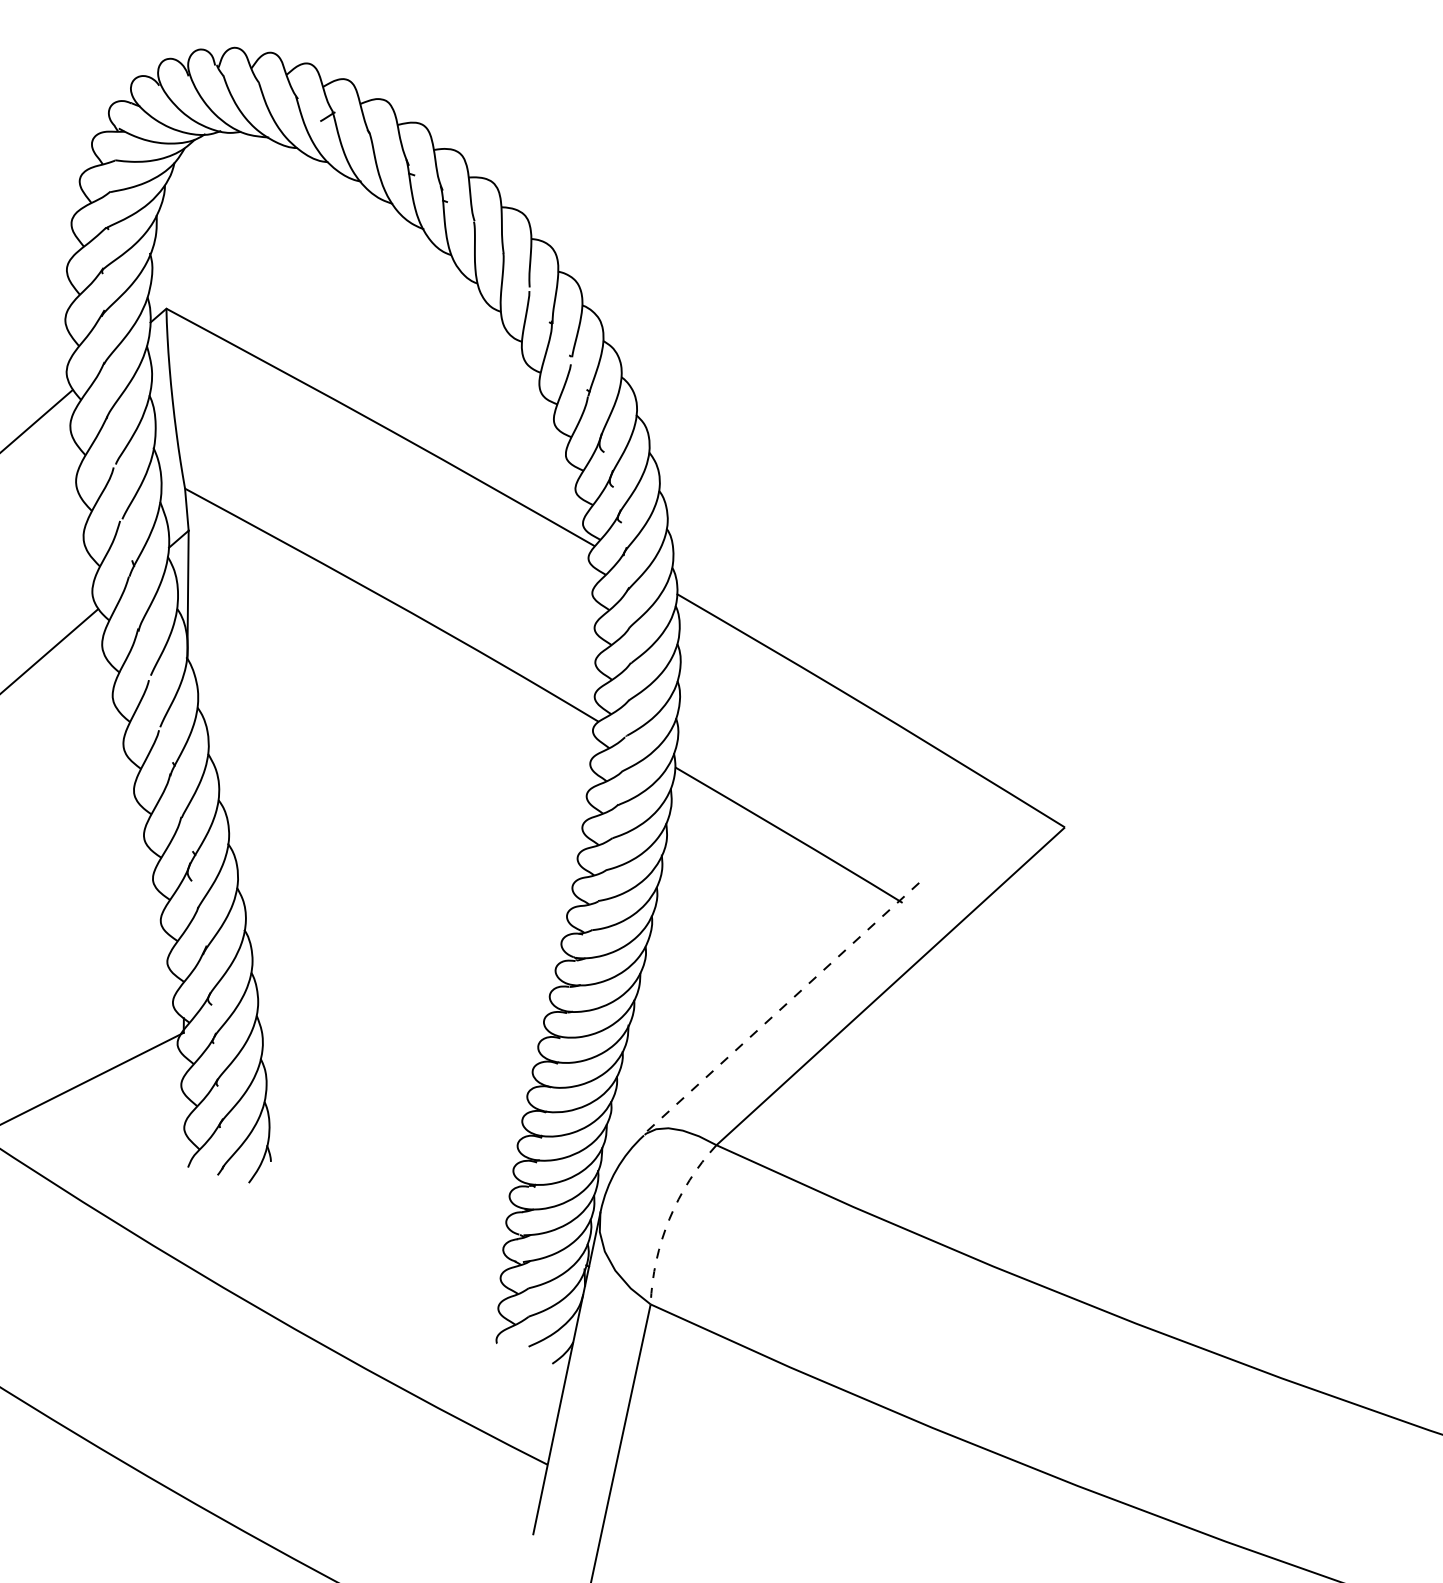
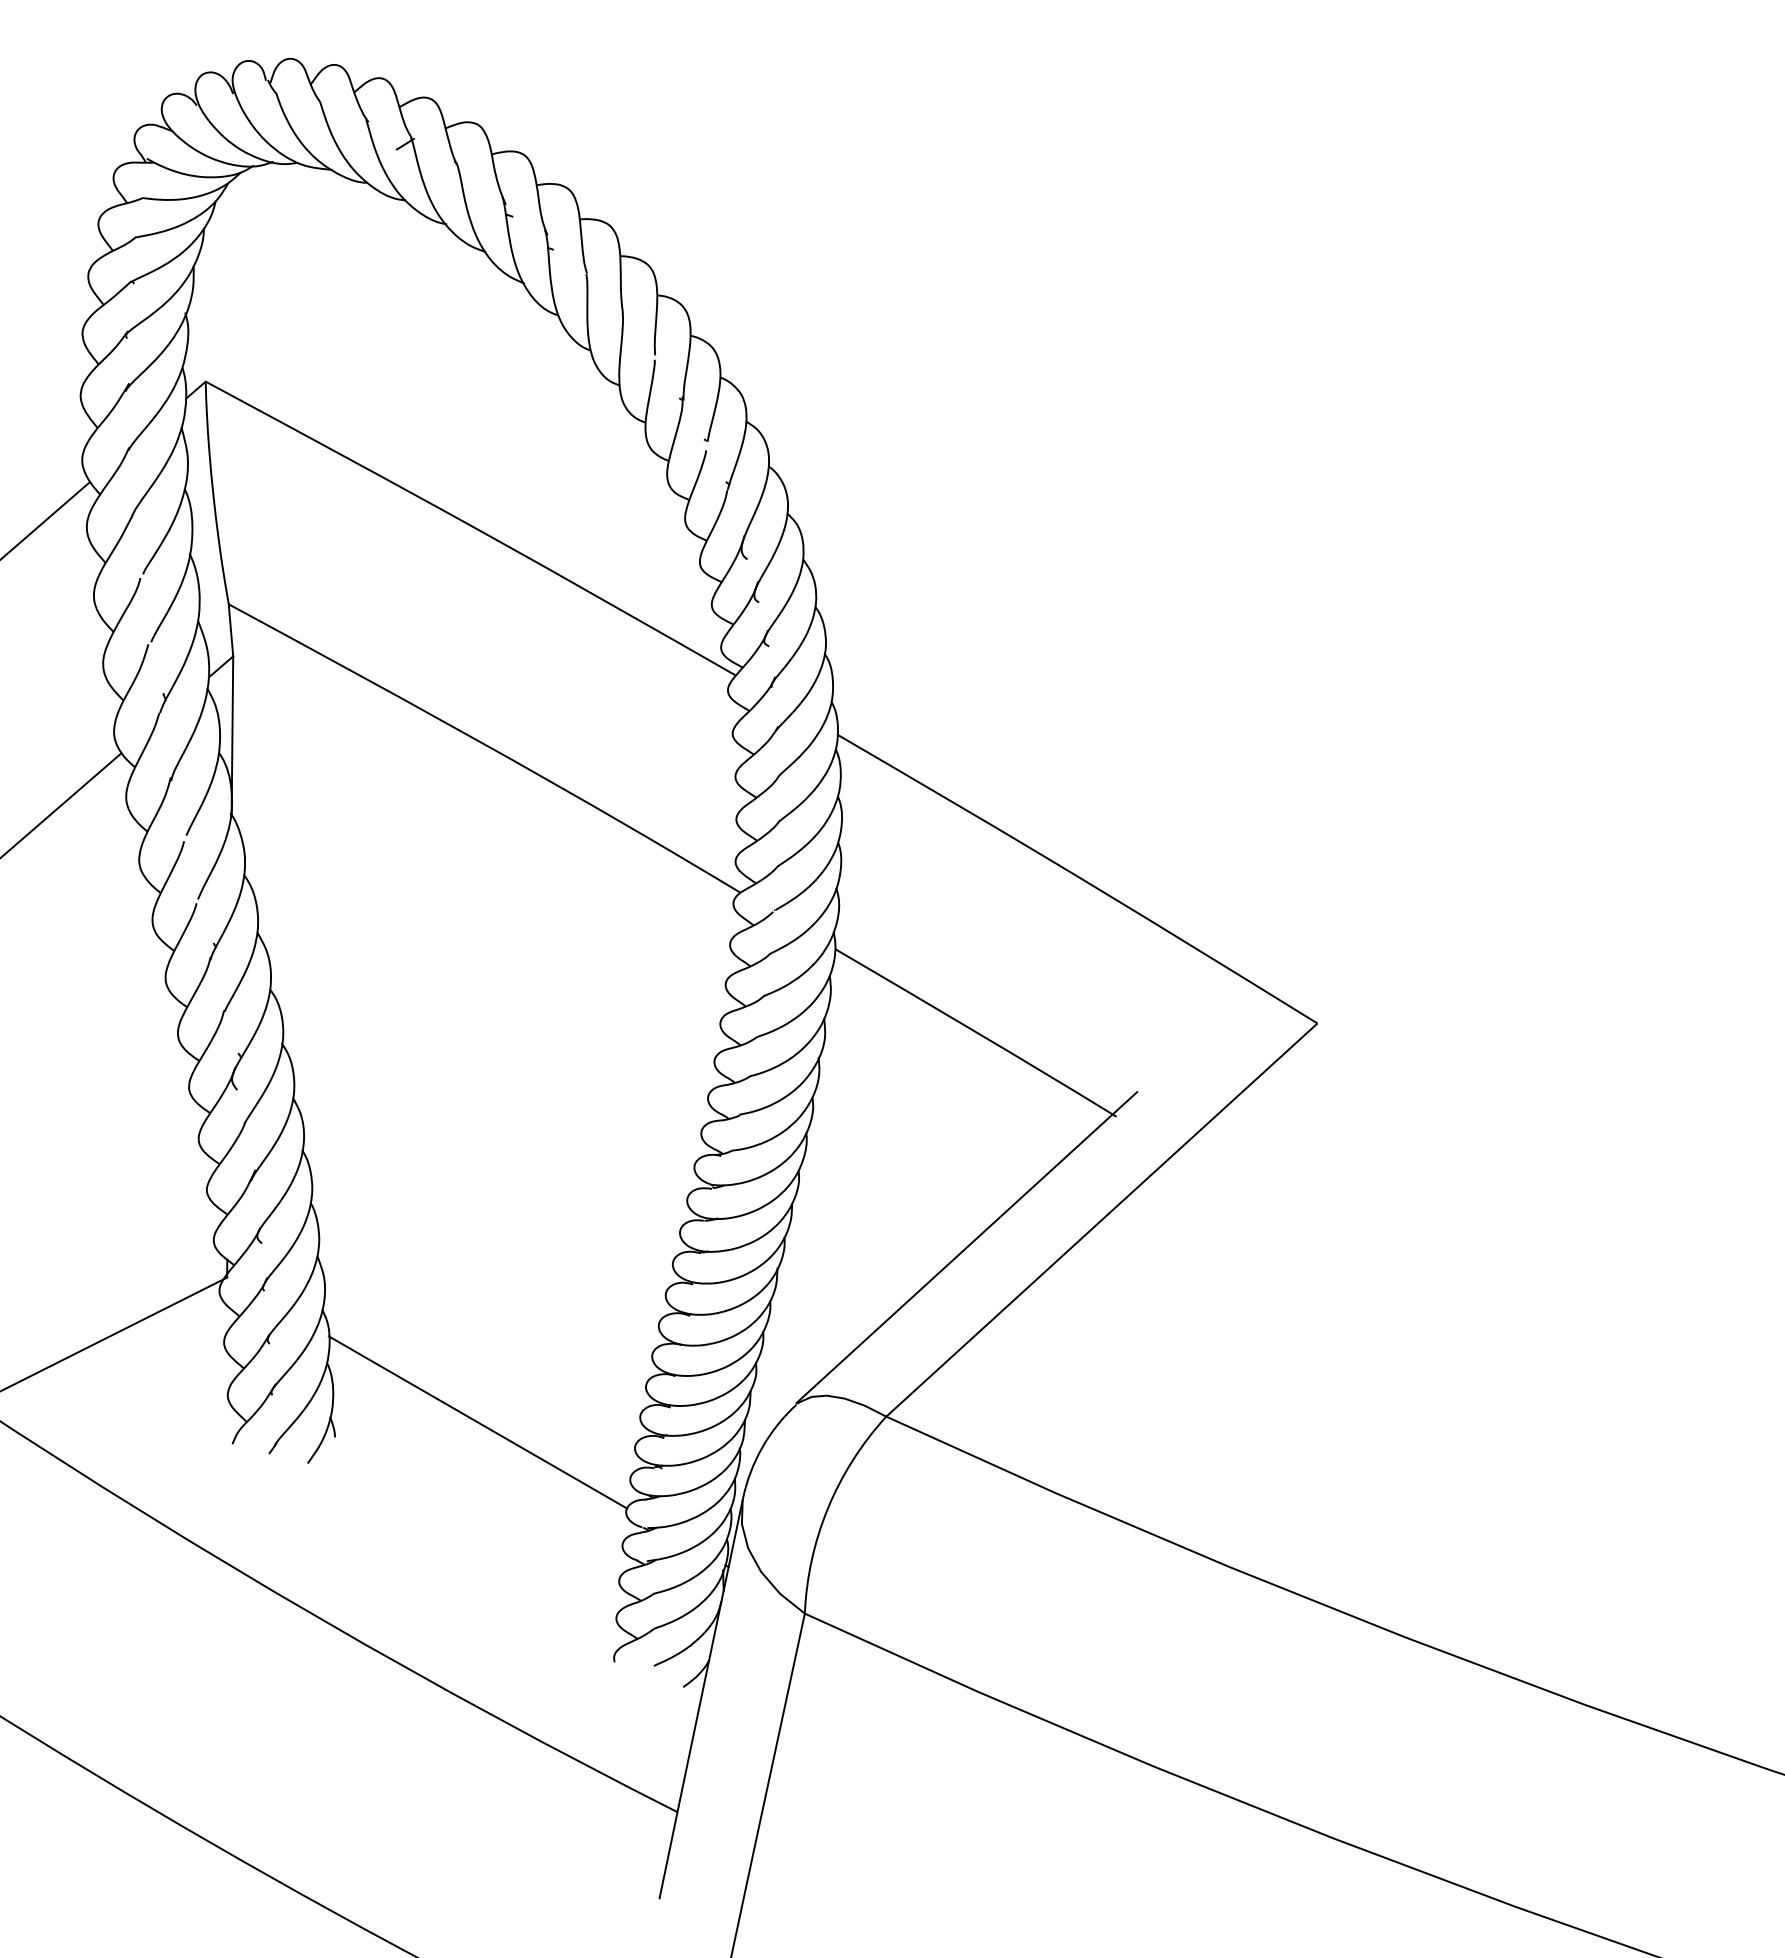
line: (781, 1008) -> (966, 1247), dashed -> solid
line: (386, 1149) -> (477, 1422), added
arc: (669, 1218) -> (828, 1507), dashed -> solid

